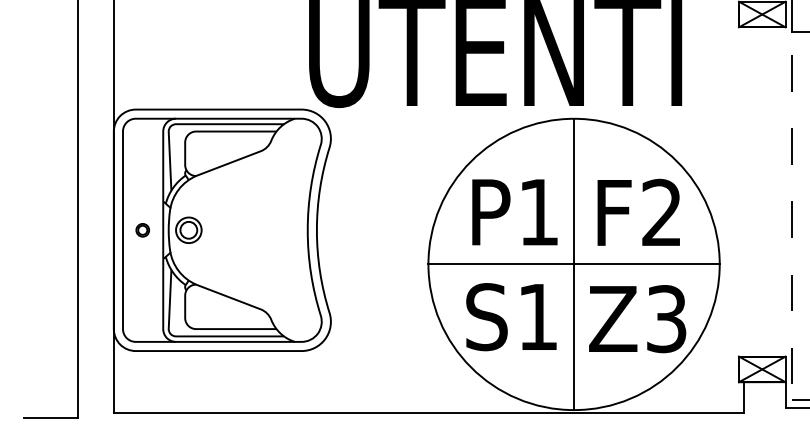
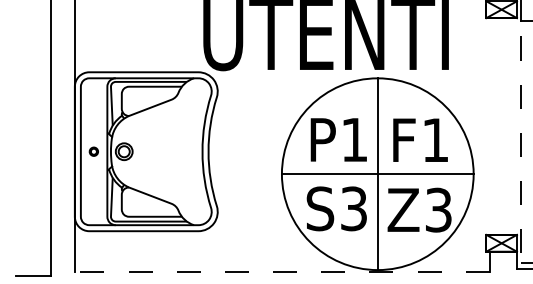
text: (660, 211) -> (434, 139), F2 -> F1
text: (537, 316) -> (353, 208), S1 -> S3
line: (427, 413) -> (281, 272), solid -> dashed

